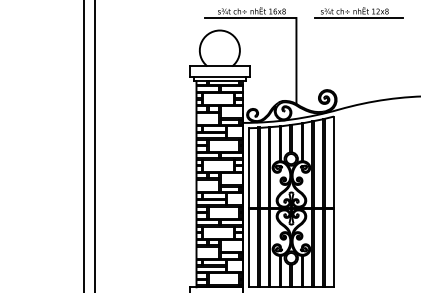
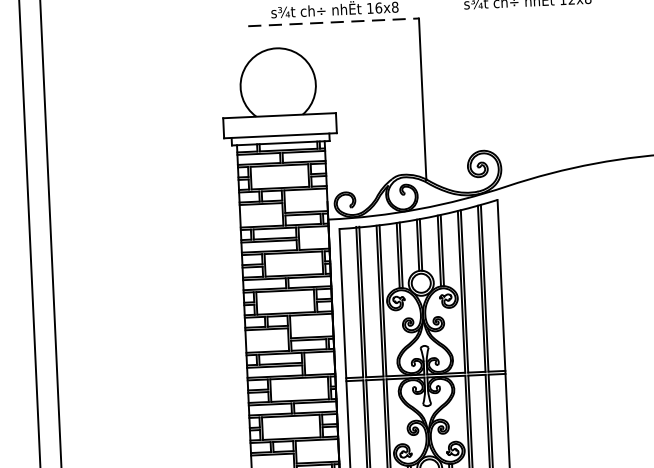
line: (250, 18) -> (332, 23), solid -> dashed
line: (358, 18) -> (535, 14), removed

